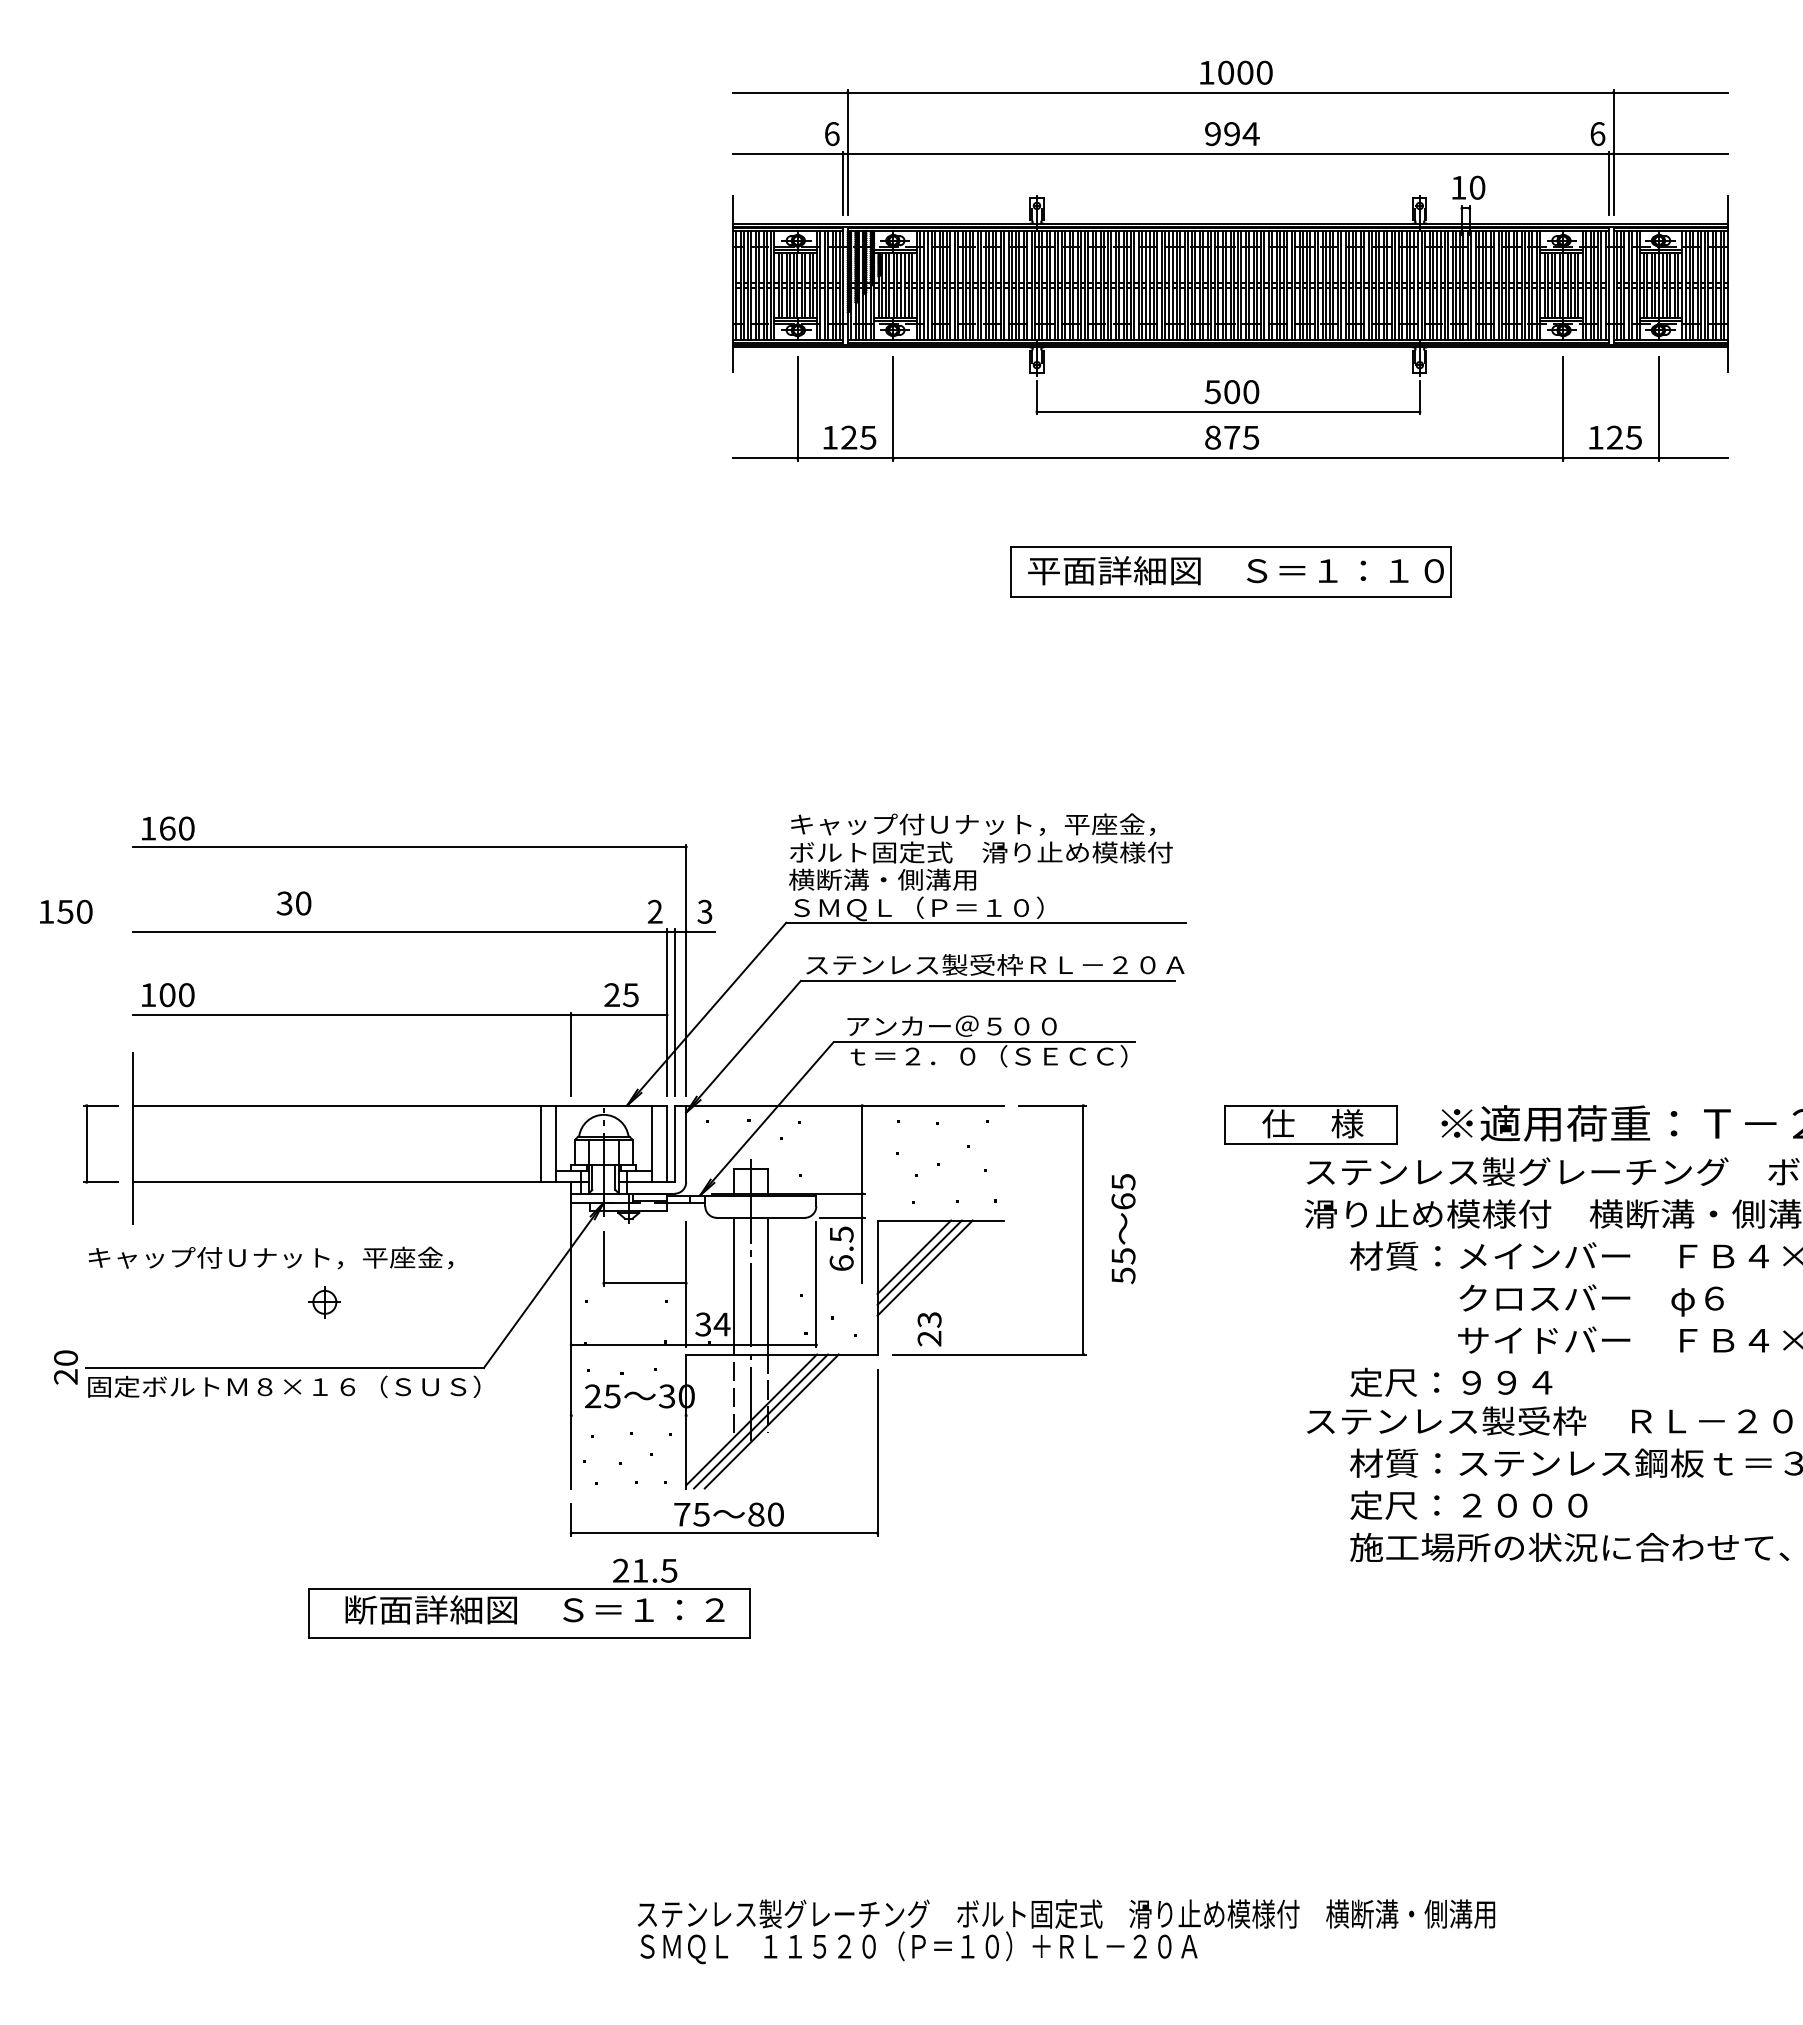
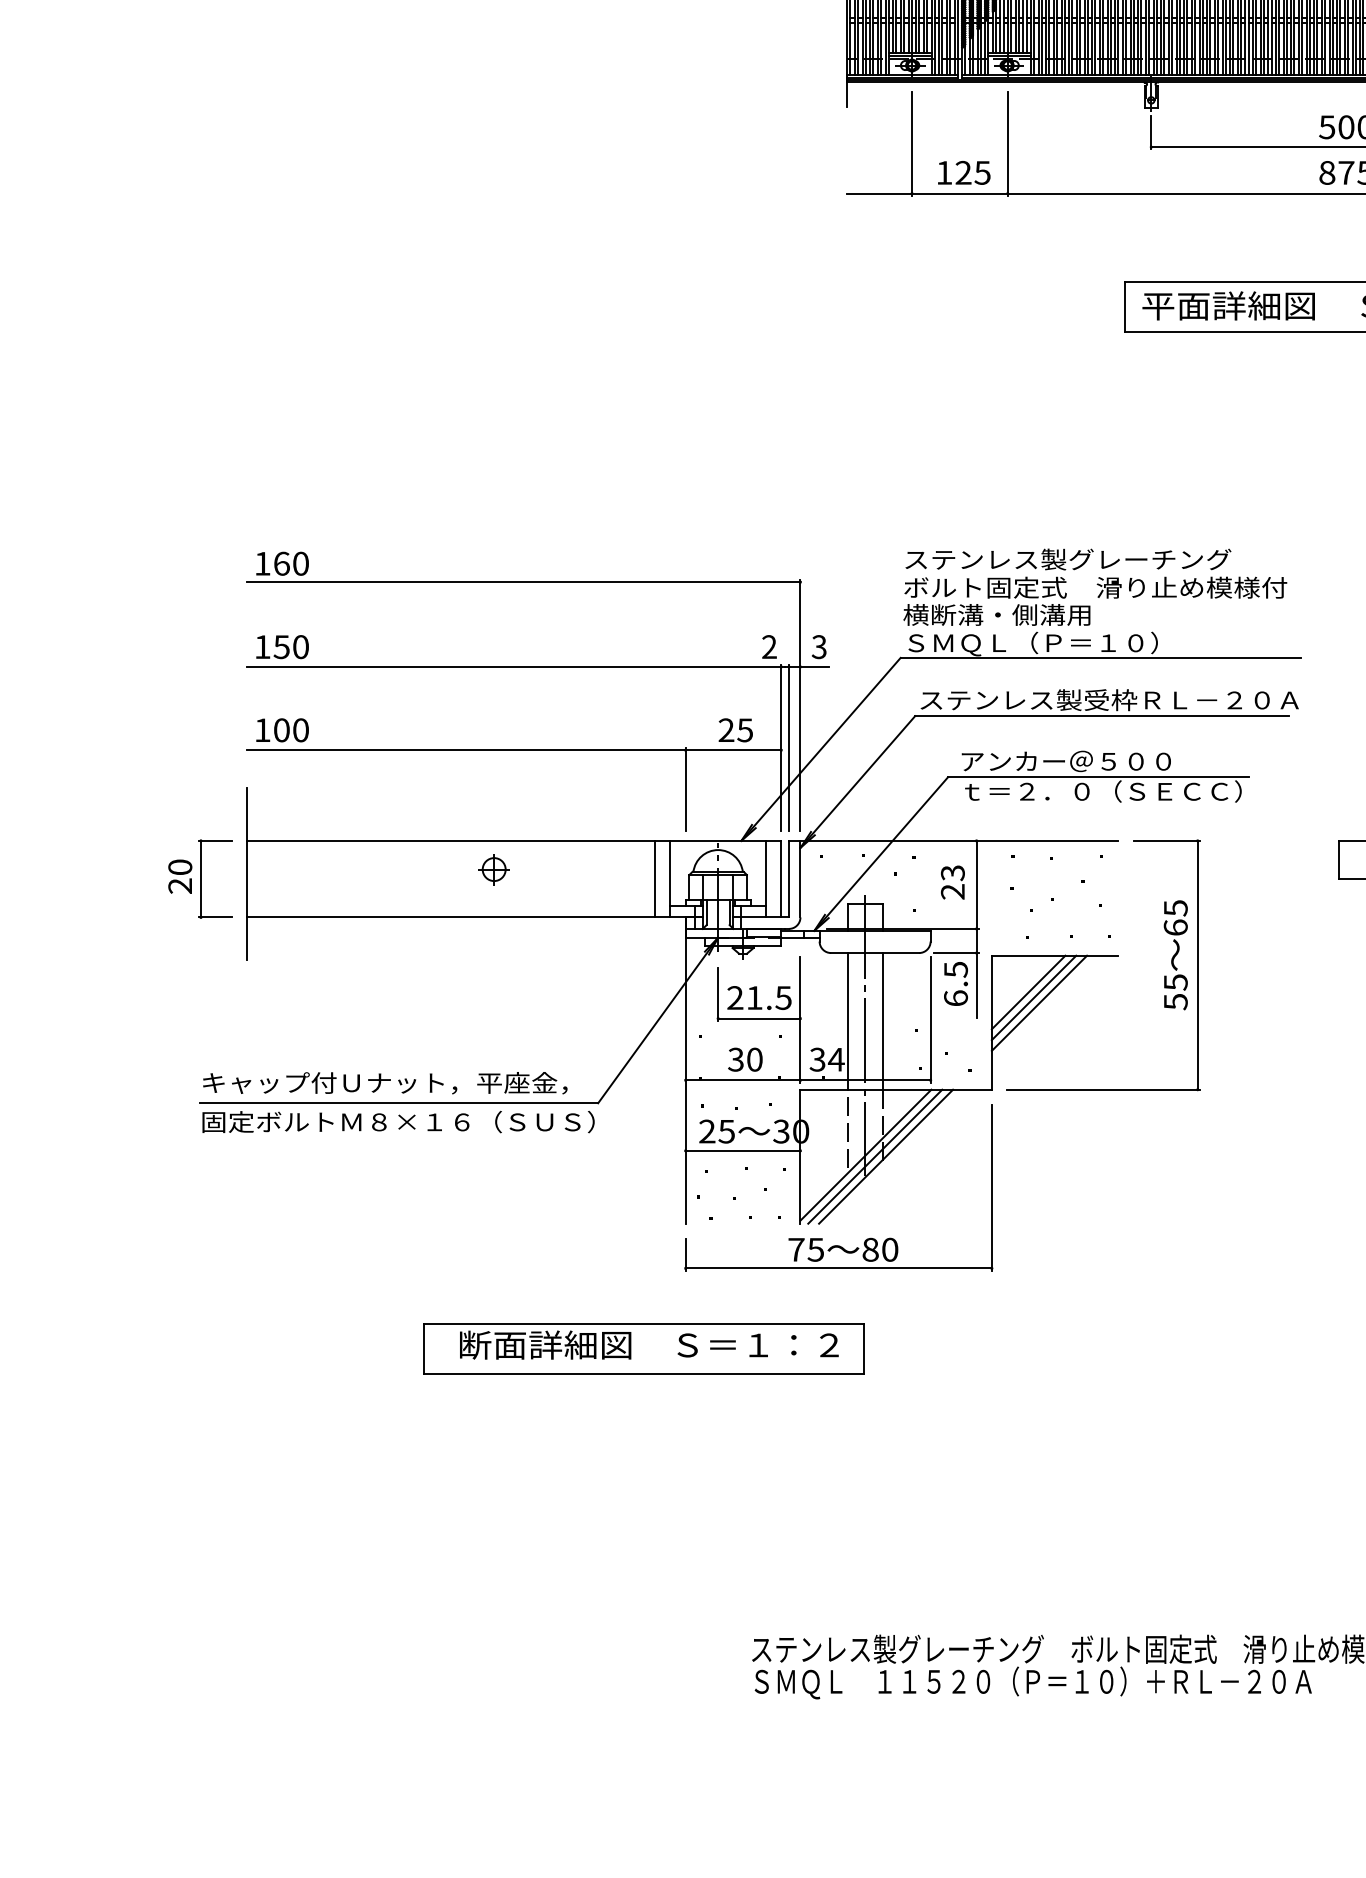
text: (972, 824) -> (1086, 559), キャップ付Ｕナット，平座金， -> ステンレス製グレーチング
text: (293, 903) -> (744, 1059), moved
text: (66, 911) -> (282, 646), moved
text: (1123, 1229) -> (1175, 955), moved
text: (270, 1257) -> (384, 1082), moved
part: (324, 1302) -> (493, 869), moved
text: (929, 1329) -> (952, 882), moved
text: (65, 1367) -> (179, 876), moved
line: (628, 1415) -> (742, 1150), added
text: (645, 1570) -> (759, 997), moved

